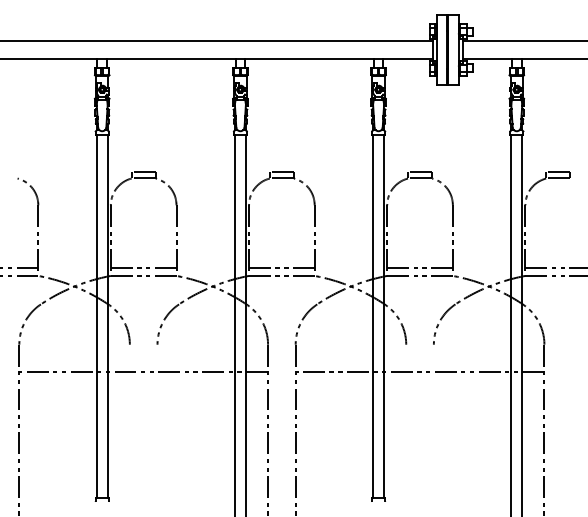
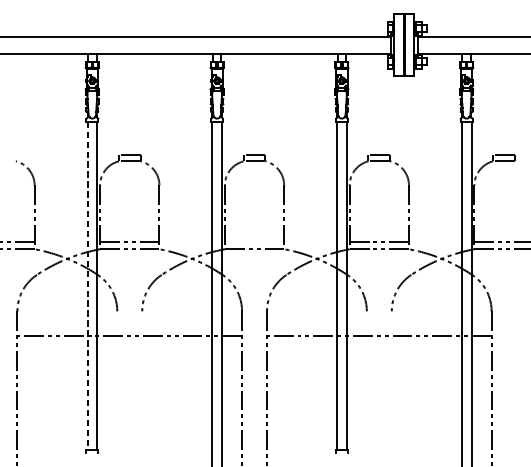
line: (281, 267) -> (254, 241), removed
line: (96, 316) -> (87, 285), solid -> dashed

